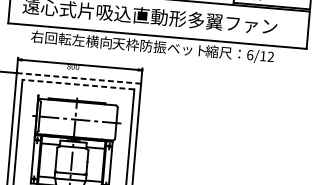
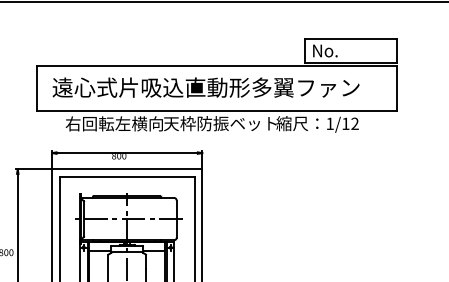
text: (250, 54) -> (330, 123), 6/12 -> 1/12
line: (78, 78) -> (126, 169), dashed -> solid
line: (78, 84) -> (127, 176), dashed -> solid

